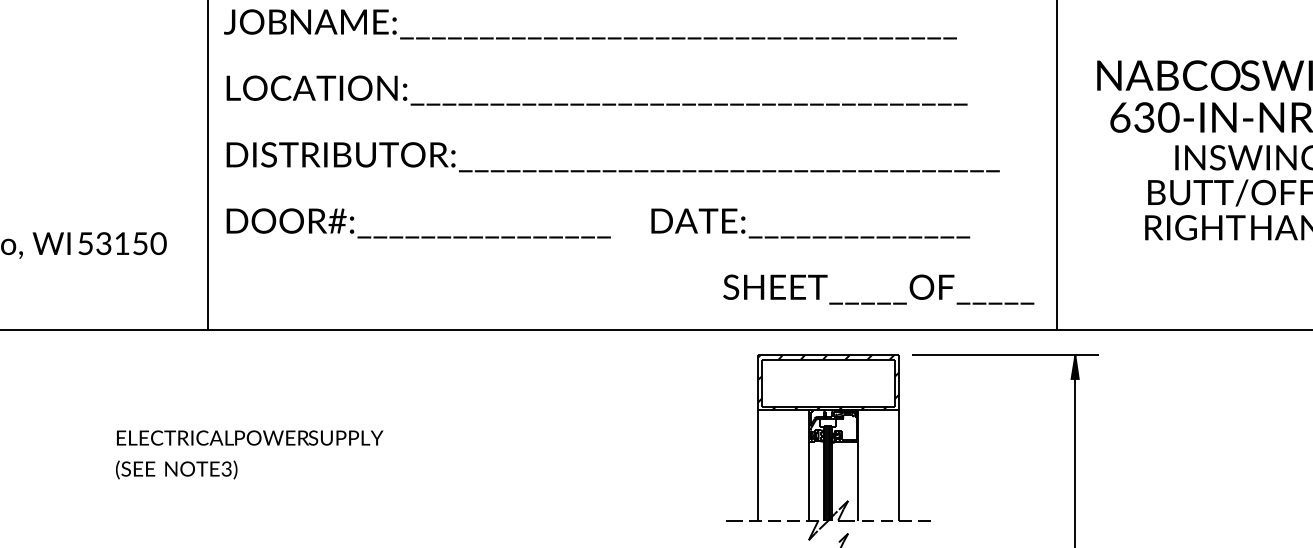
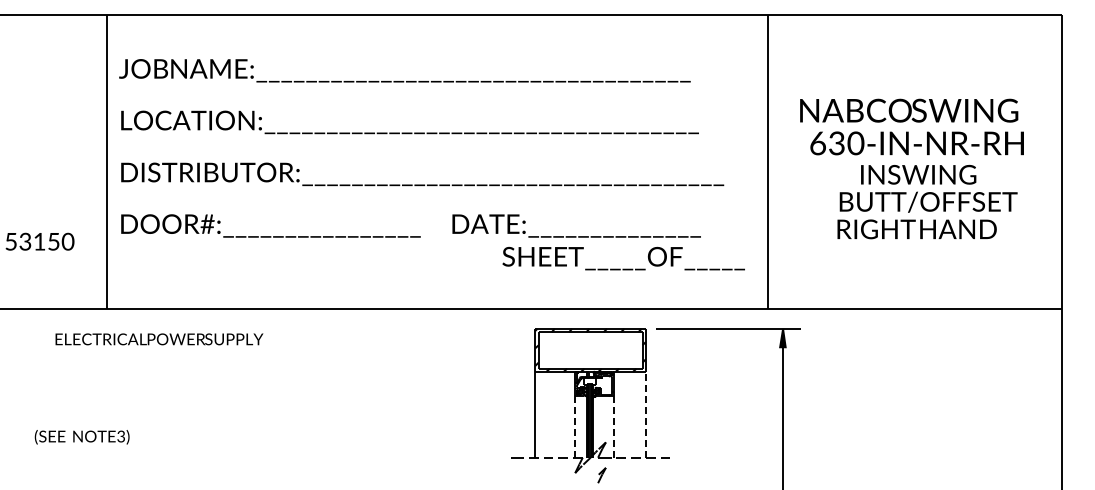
text: (878, 289) -> (623, 258), moved
text: (250, 438) -> (159, 339), moved
line: (898, 465) -> (645, 414), solid -> dashed
text: (175, 470) -> (81, 437), moved
line: (809, 481) -> (575, 427), solid -> dashed
line: (857, 481) -> (613, 427), solid -> dashed

